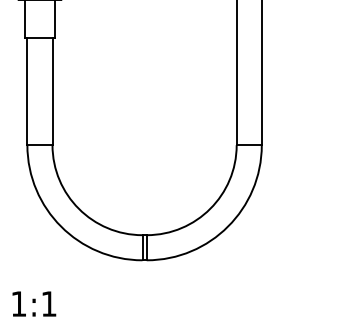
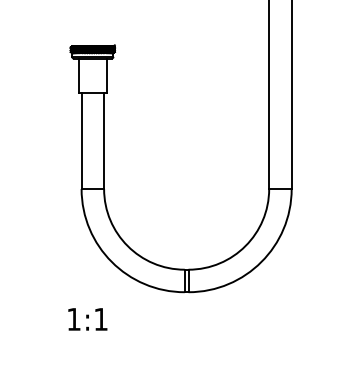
text: (33, 304) -> (87, 319), moved

